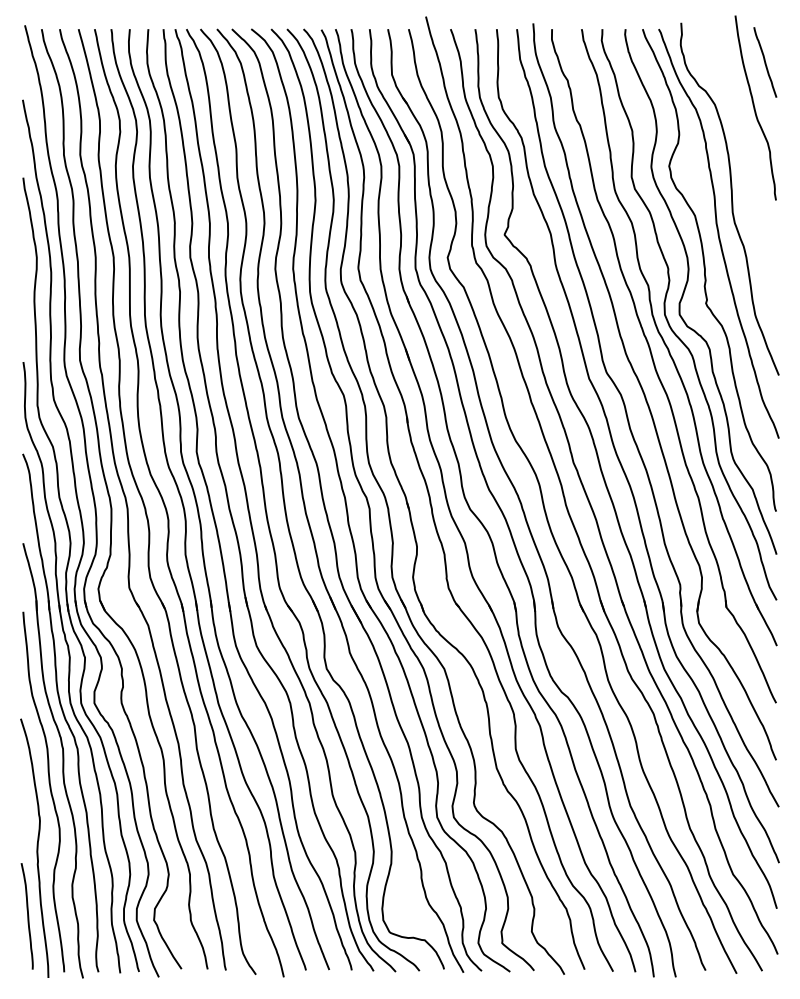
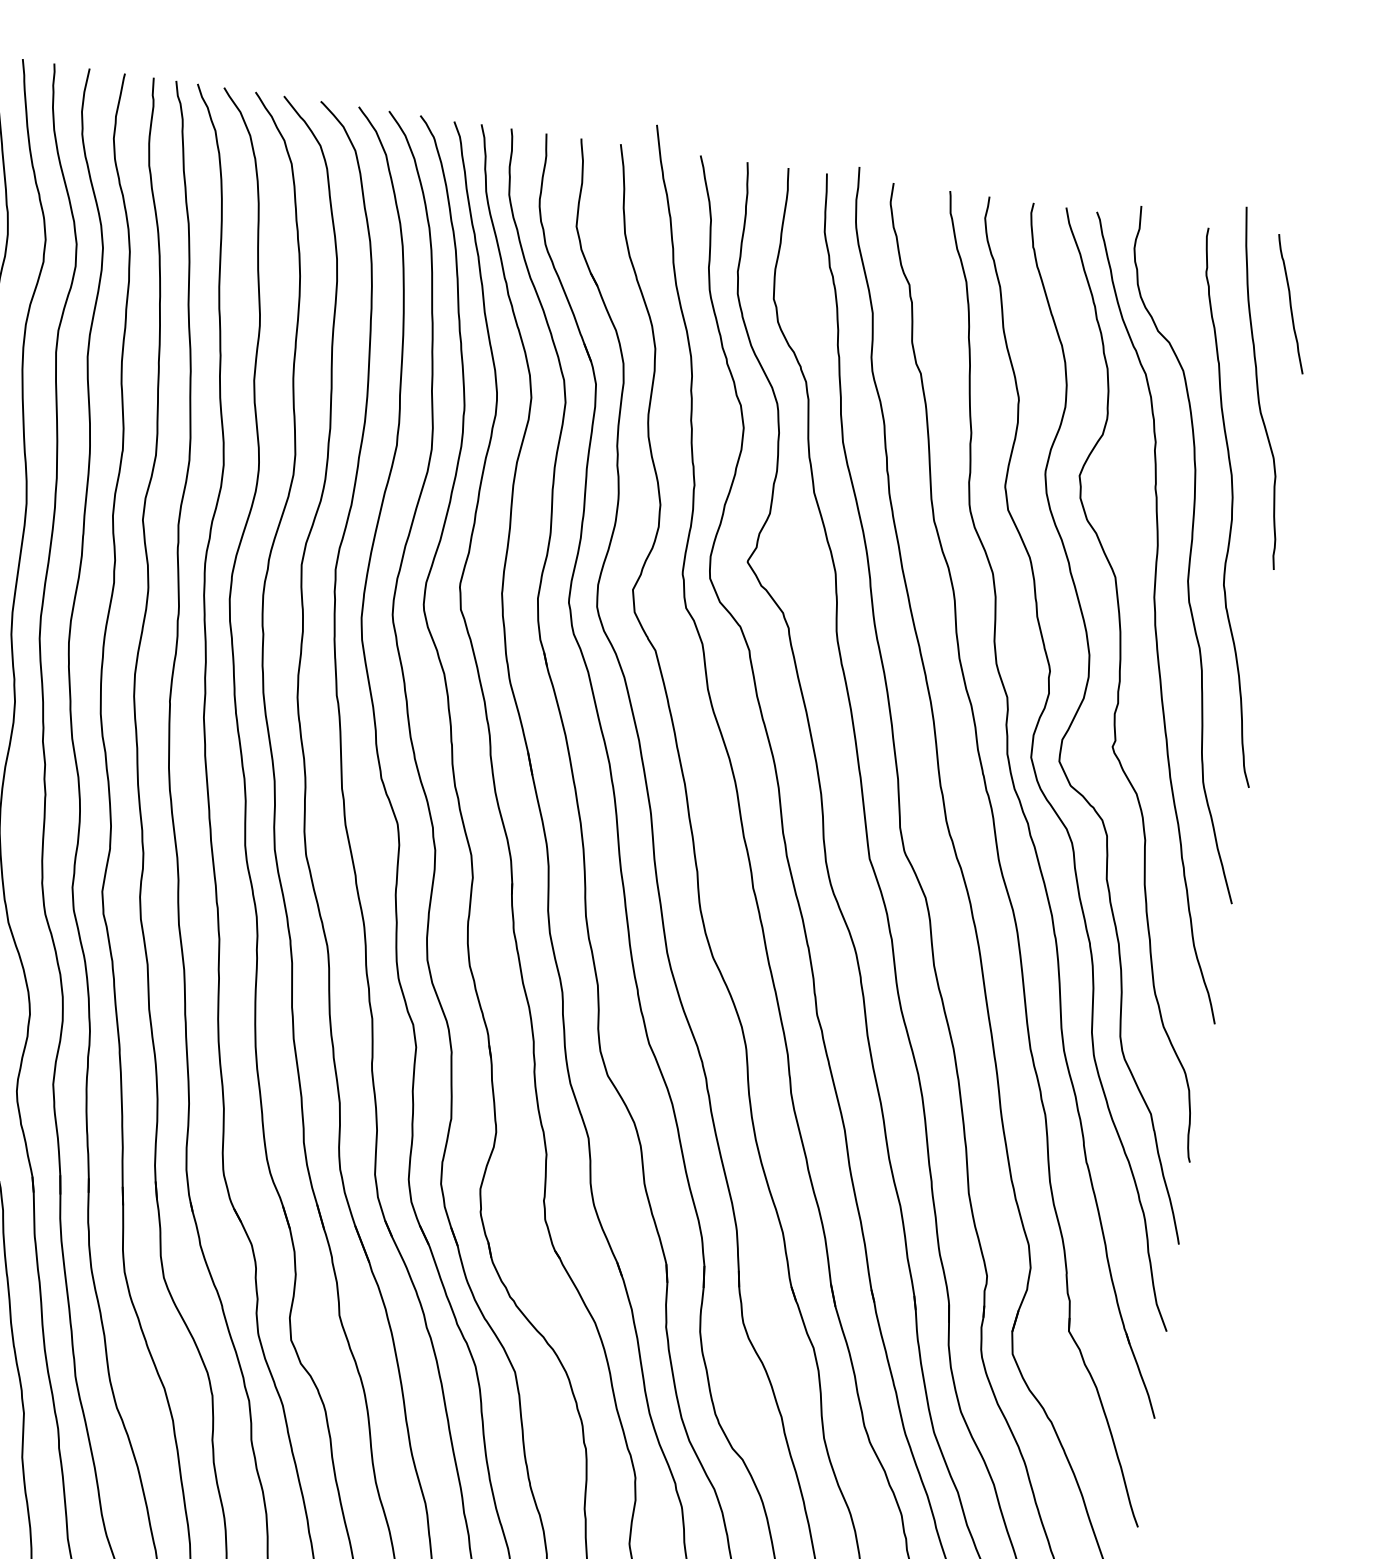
curve: (749, 171) -> (1231, 507), added

